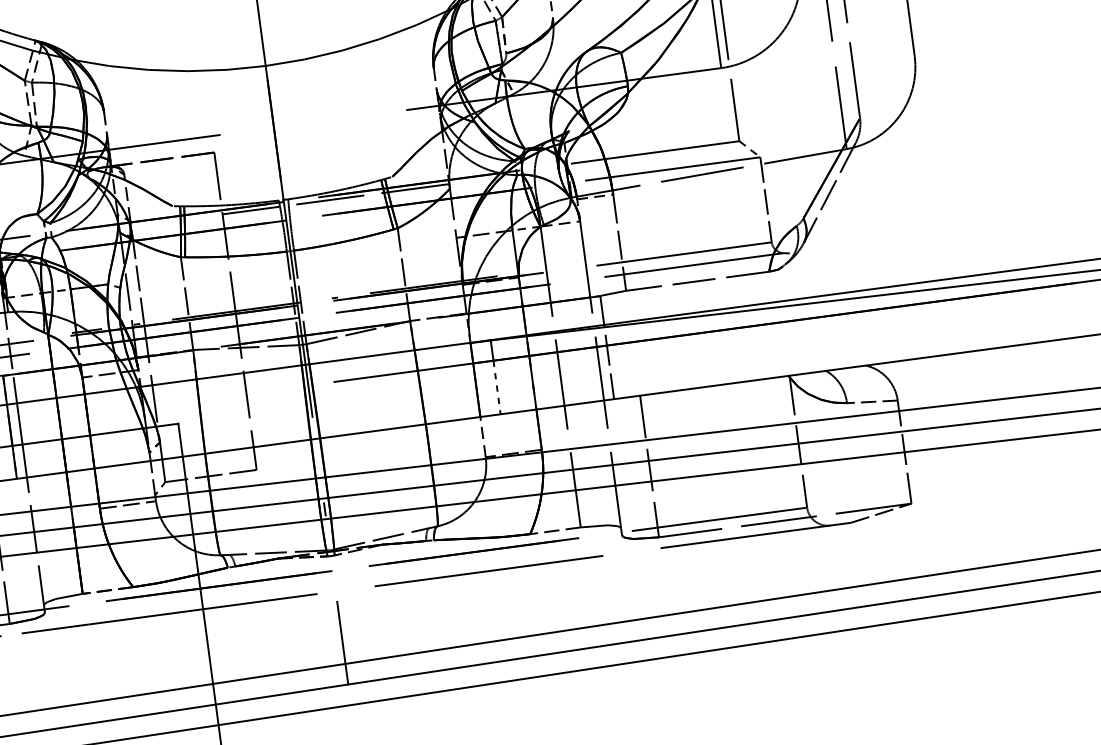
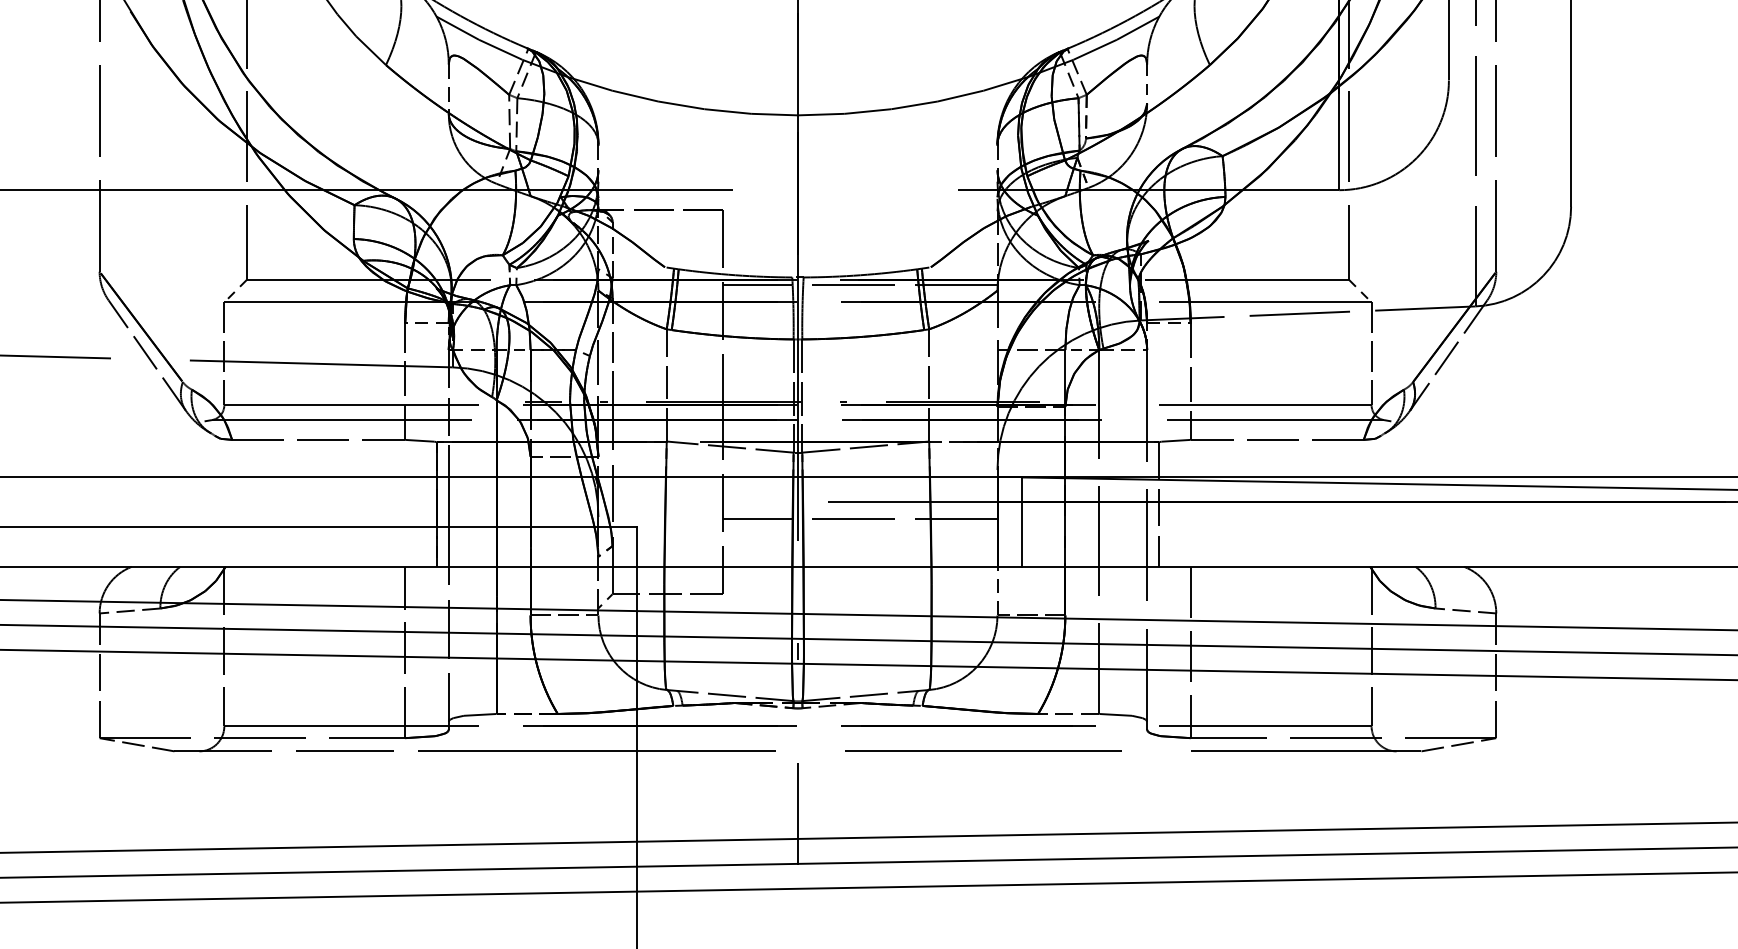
line: (497, 387) -> (1022, 534), dashed -> solid
line: (361, 393) -> (860, 519), added

